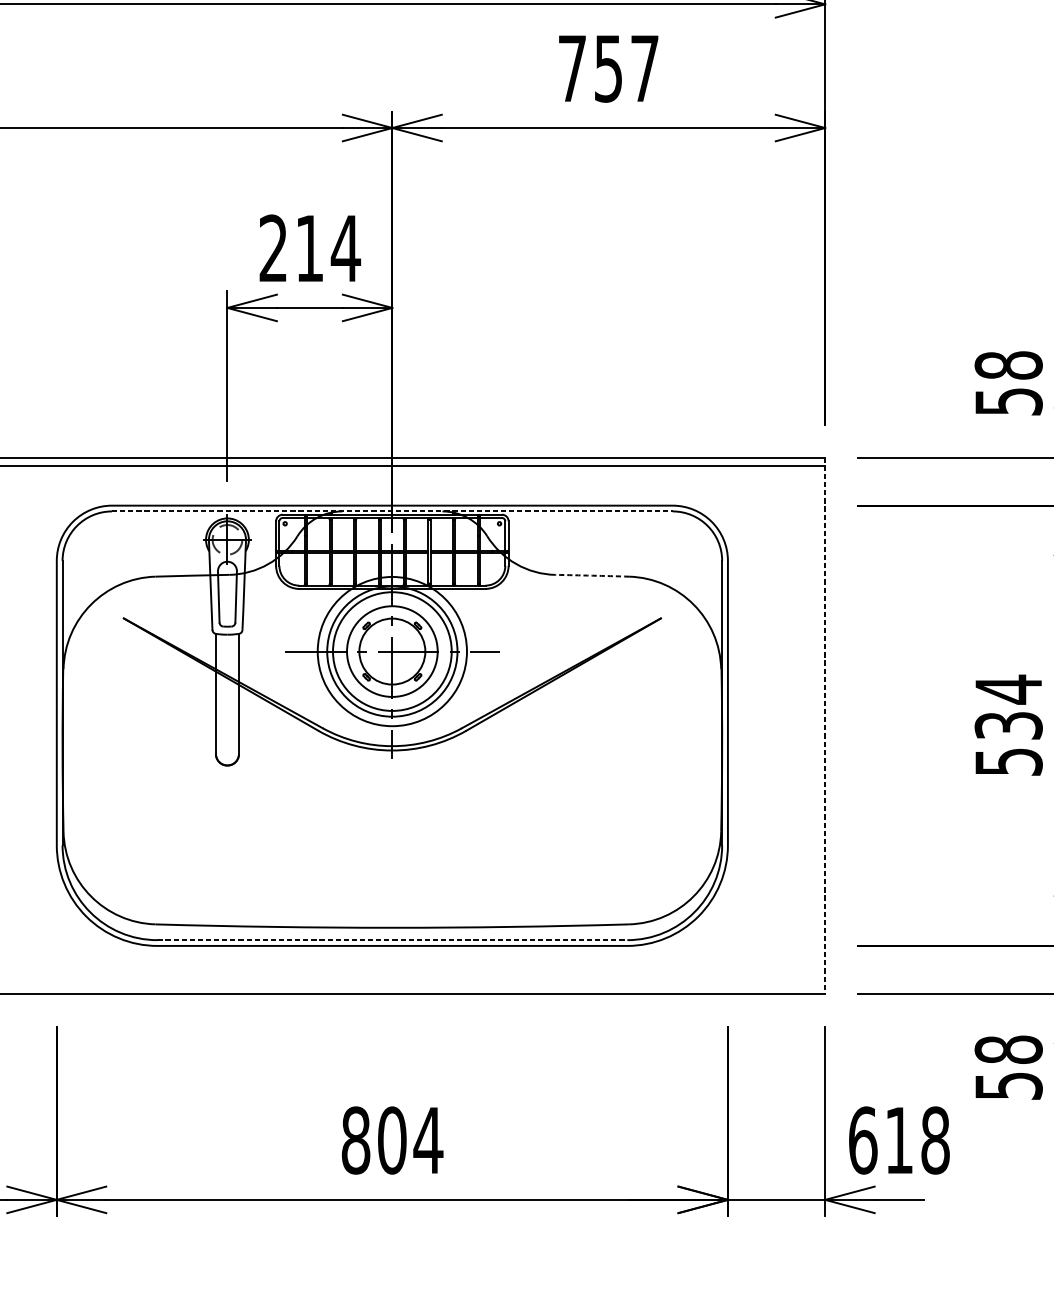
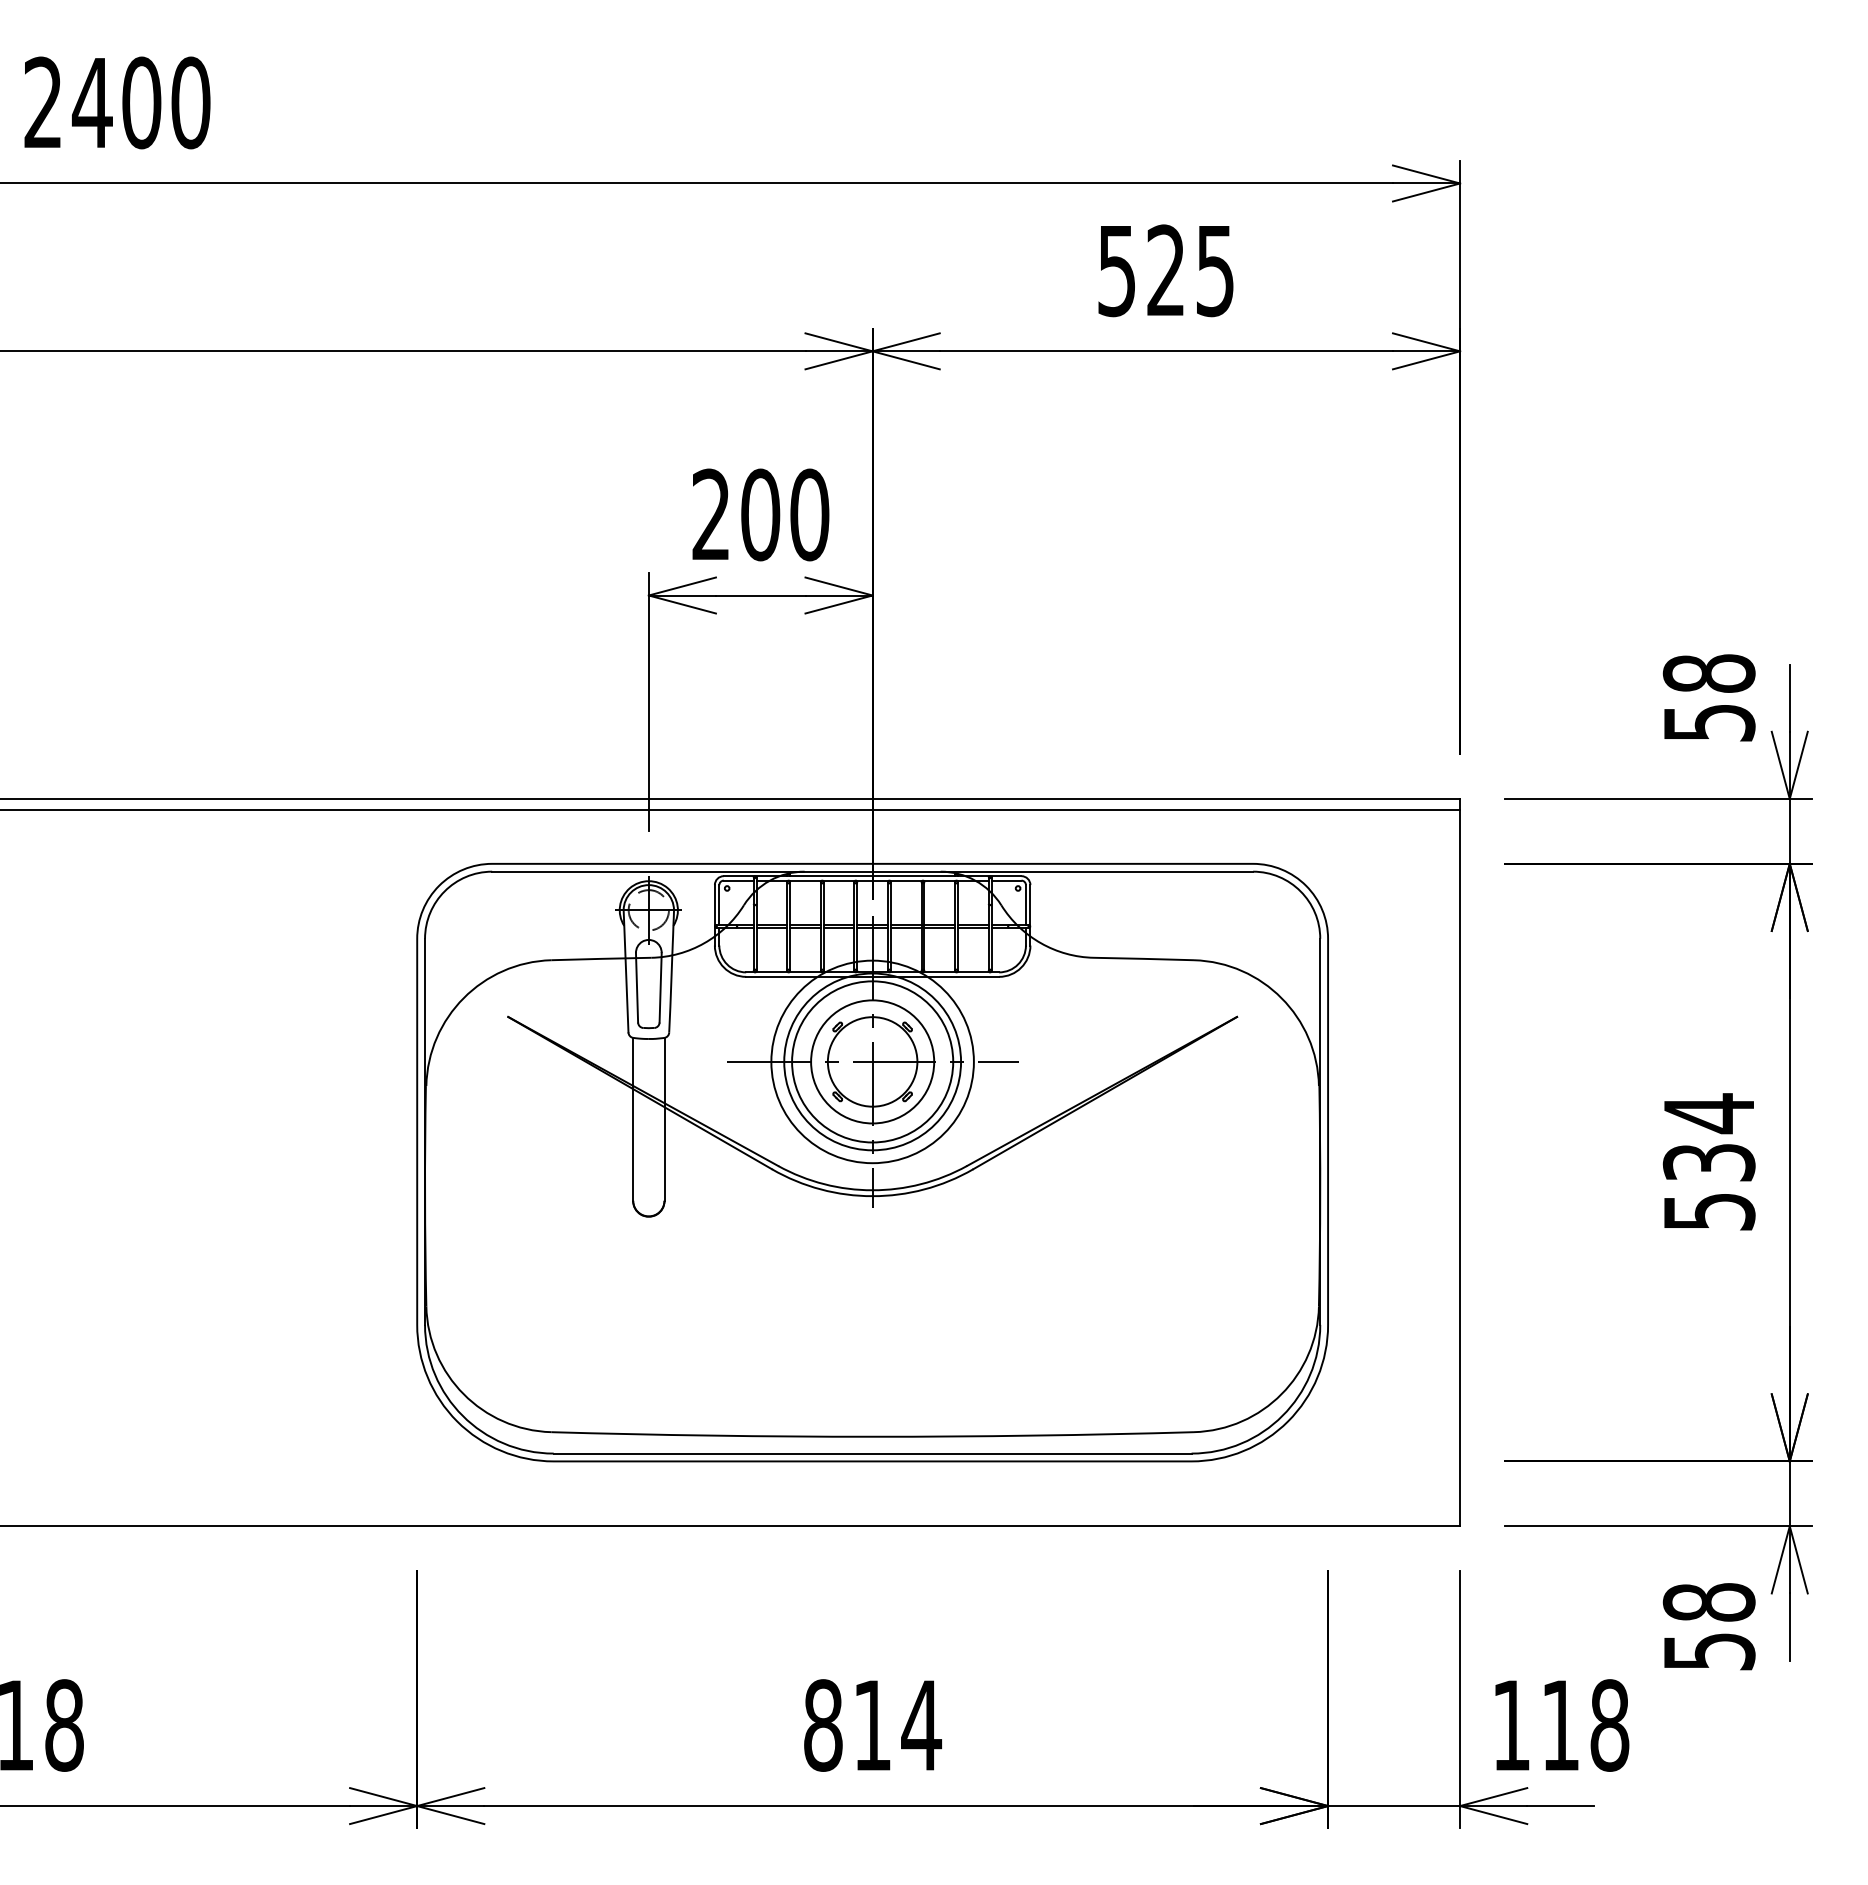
text: (608, 68) -> (1165, 270), 757 -> 525
text: (328, 248) -> (785, 514), 214 -> 200
line: (392, 511) -> (873, 871), dashed -> solid
arc: (591, 575) -> (1143, 958), dashed -> solid
line: (825, 725) -> (1460, 1162), dashed -> solid
line: (392, 940) -> (872, 1453), dashed -> solid
text: (392, 1140) -> (872, 1725), 804 -> 814
text: (863, 1140) -> (1511, 1725), 618 -> 118

